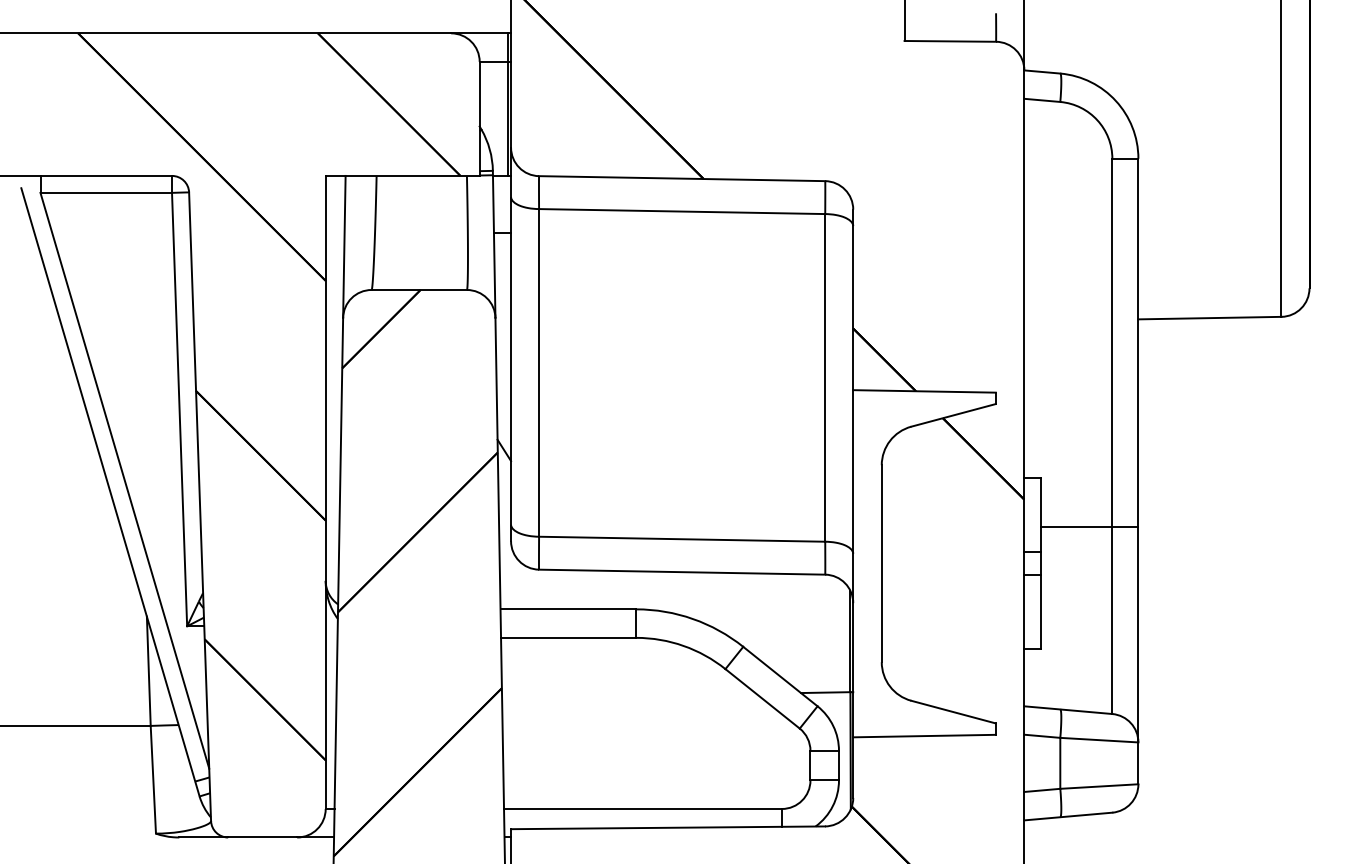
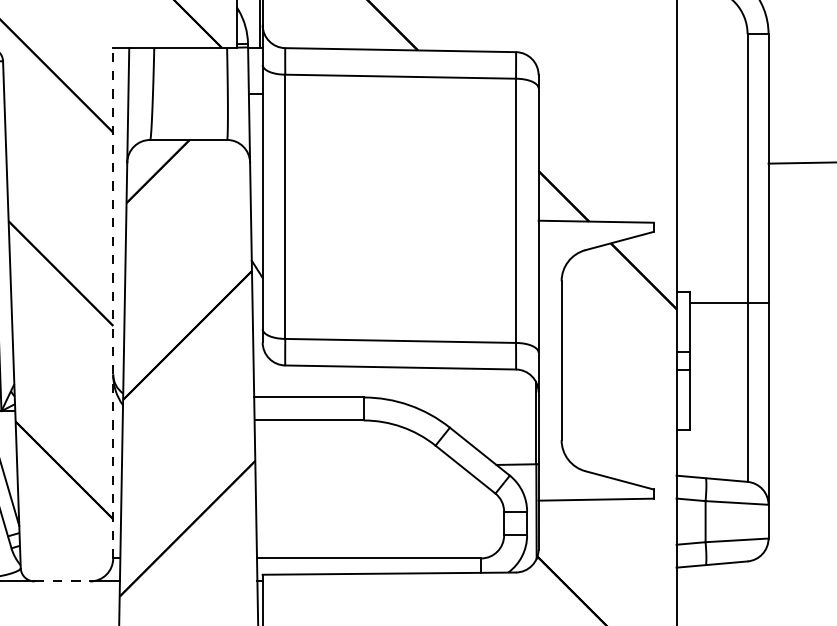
line: (325, 492) -> (113, 303), solid -> dashed
line: (1089, 526) -> (729, 302), moved
line: (262, 837) -> (62, 581), solid -> dashed

